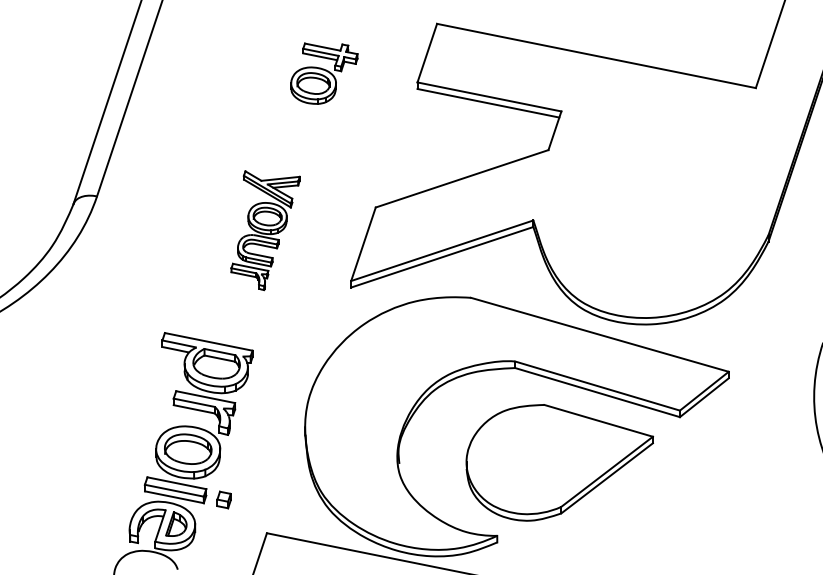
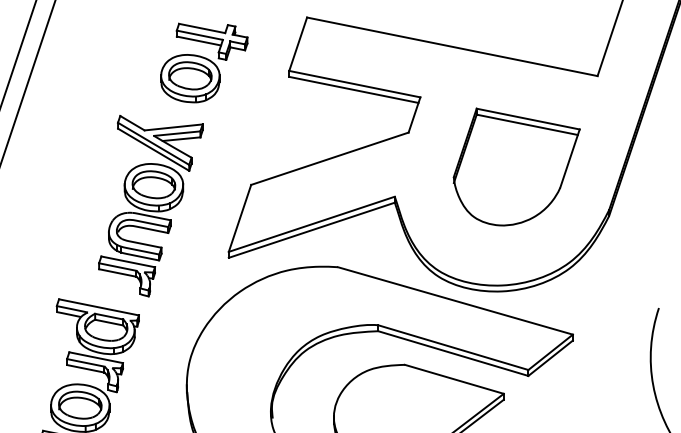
part: (324, 73) -> (204, 62), size x1.43
part: (667, 187) -> (517, 166), added
part: (265, 230) -> (150, 205), size x1.67

